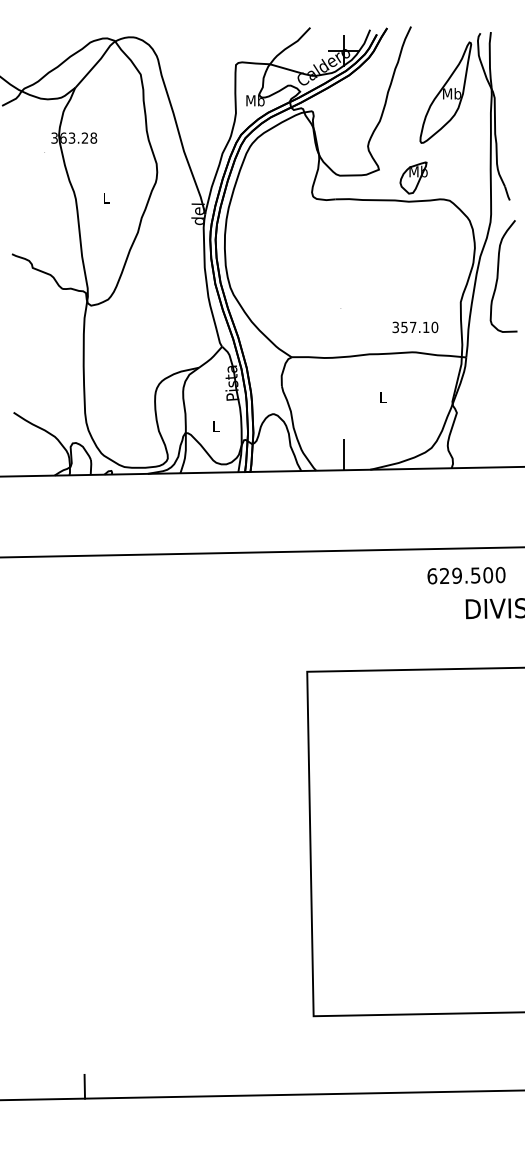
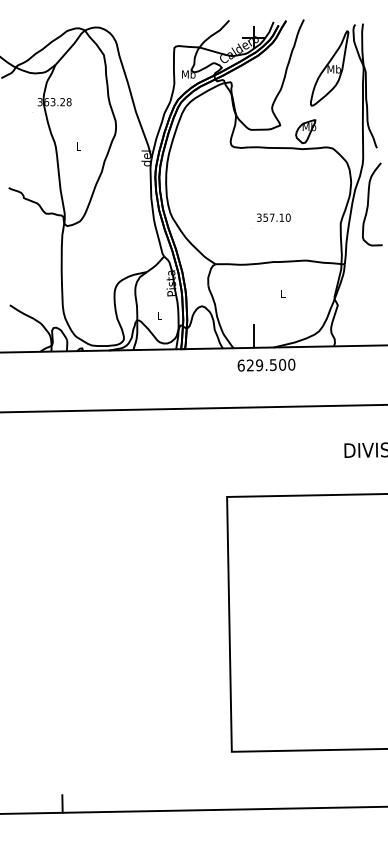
text: (415, 327) -> (273, 217), moved
text: (466, 575) -> (266, 365), moved

